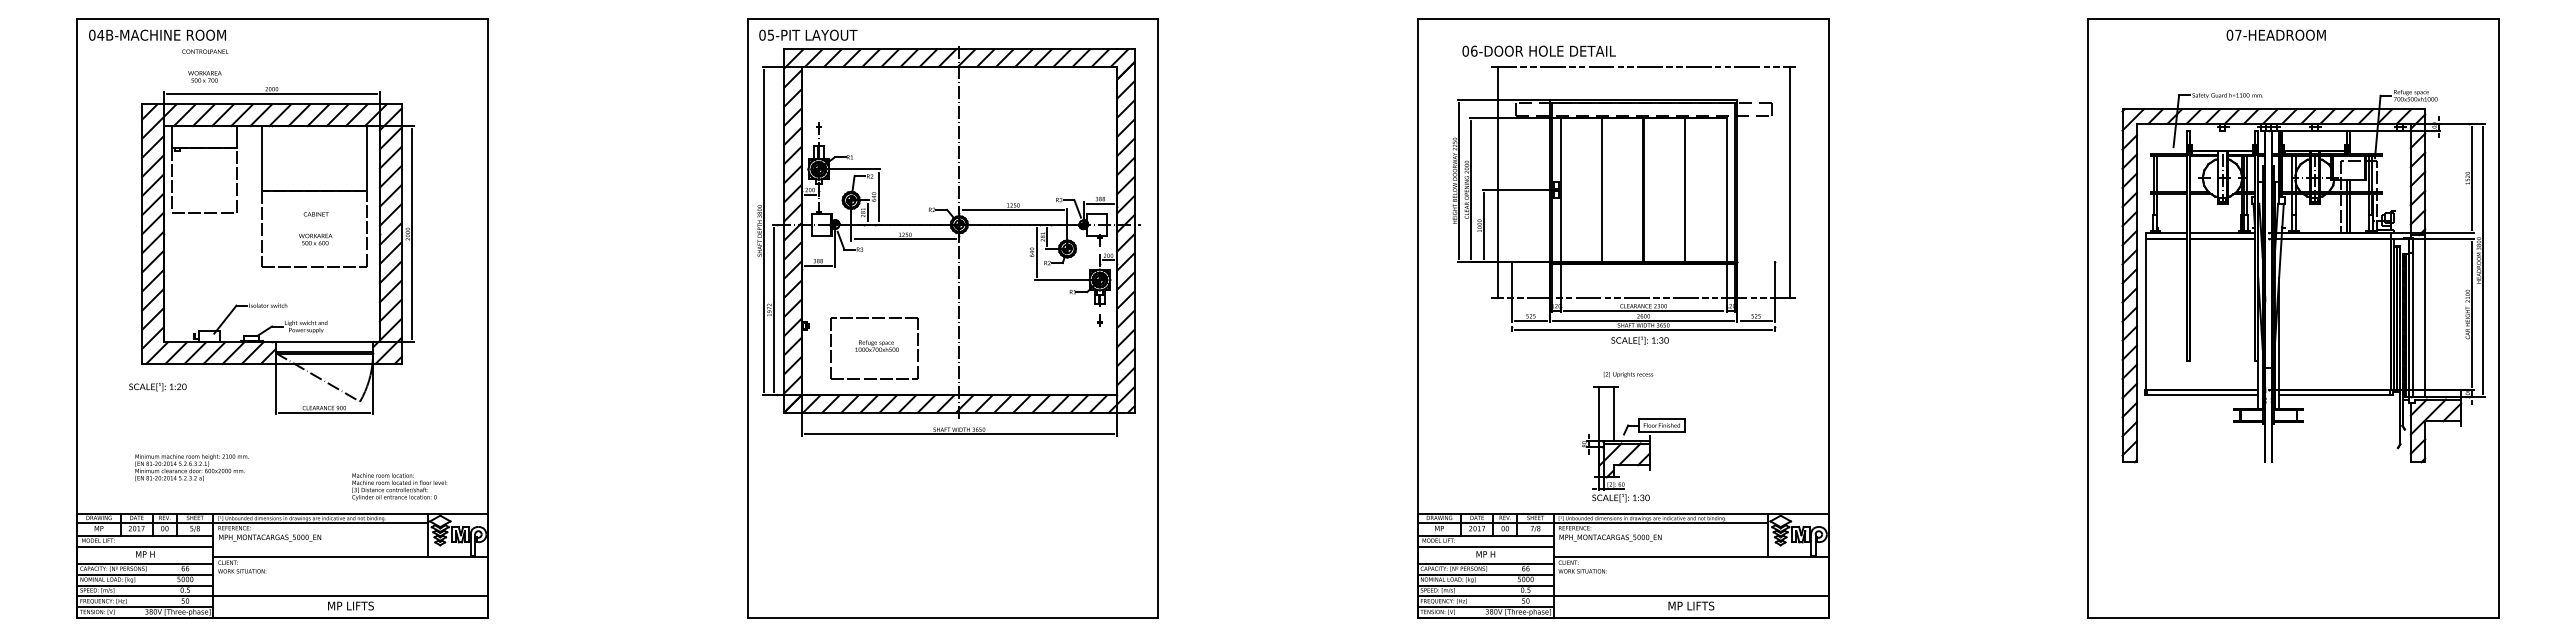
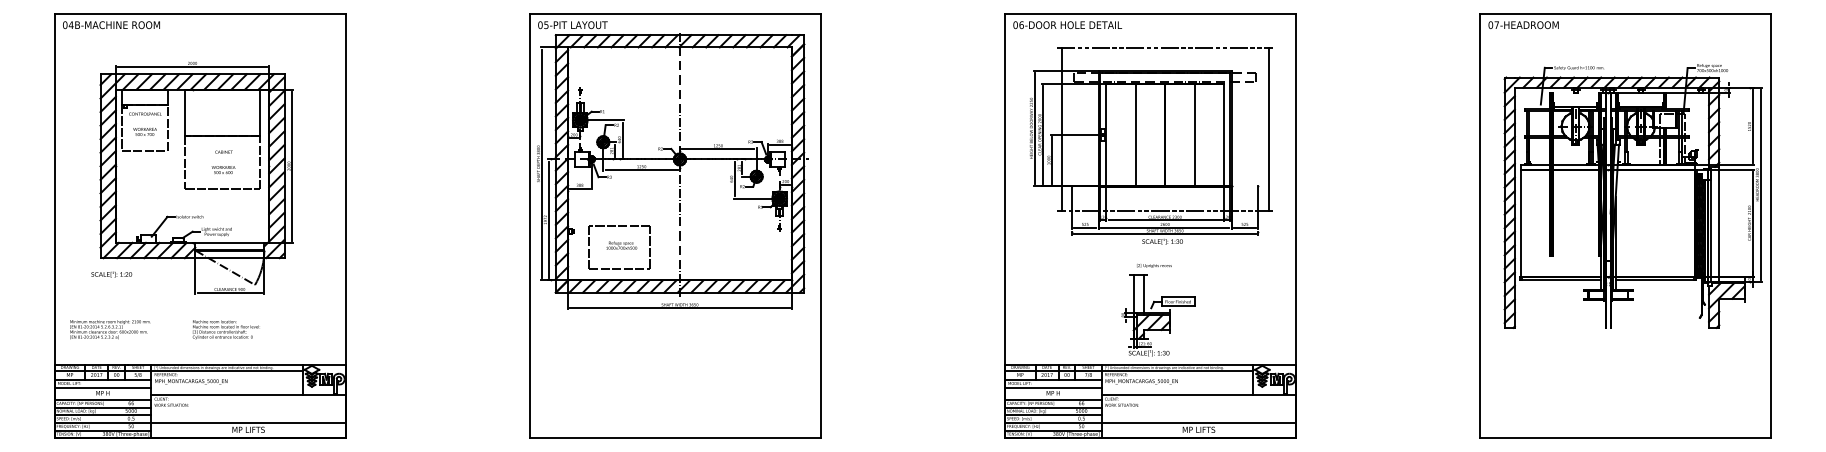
text: (2275, 34) -> (1523, 24), moved
text: (1538, 50) -> (1067, 24), moved
text: (205, 65) -> (145, 123), moved
text: (191, 467) -> (110, 329), moved
text: (399, 486) -> (226, 329), moved

